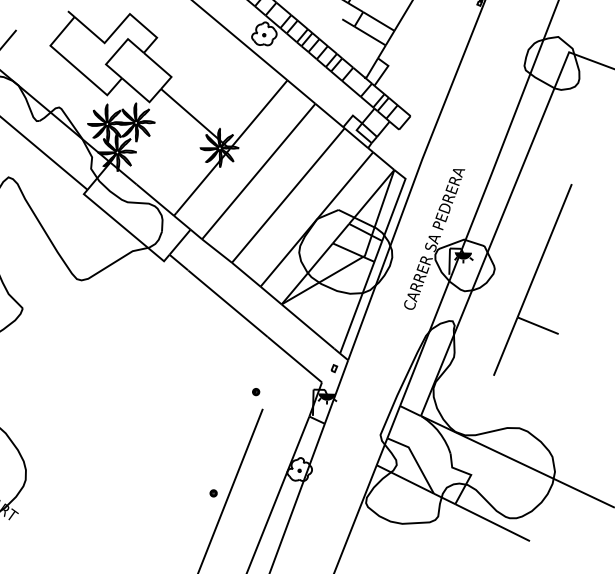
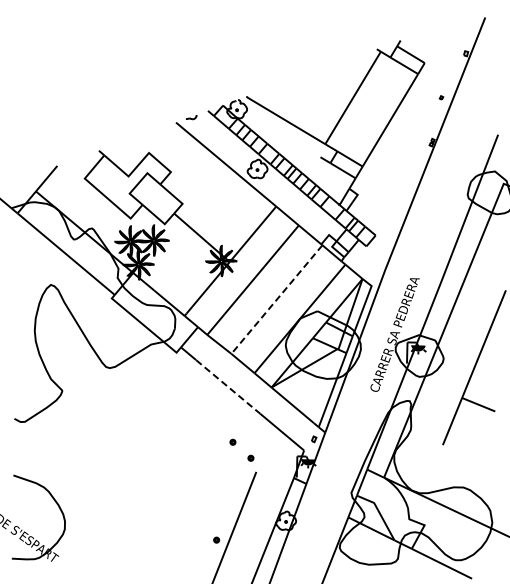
line: (287, 195) -> (276, 299), solid -> dashed
line: (228, 304) -> (228, 387), solid -> dashed
part: (233, 371) -> (232, 441), added

